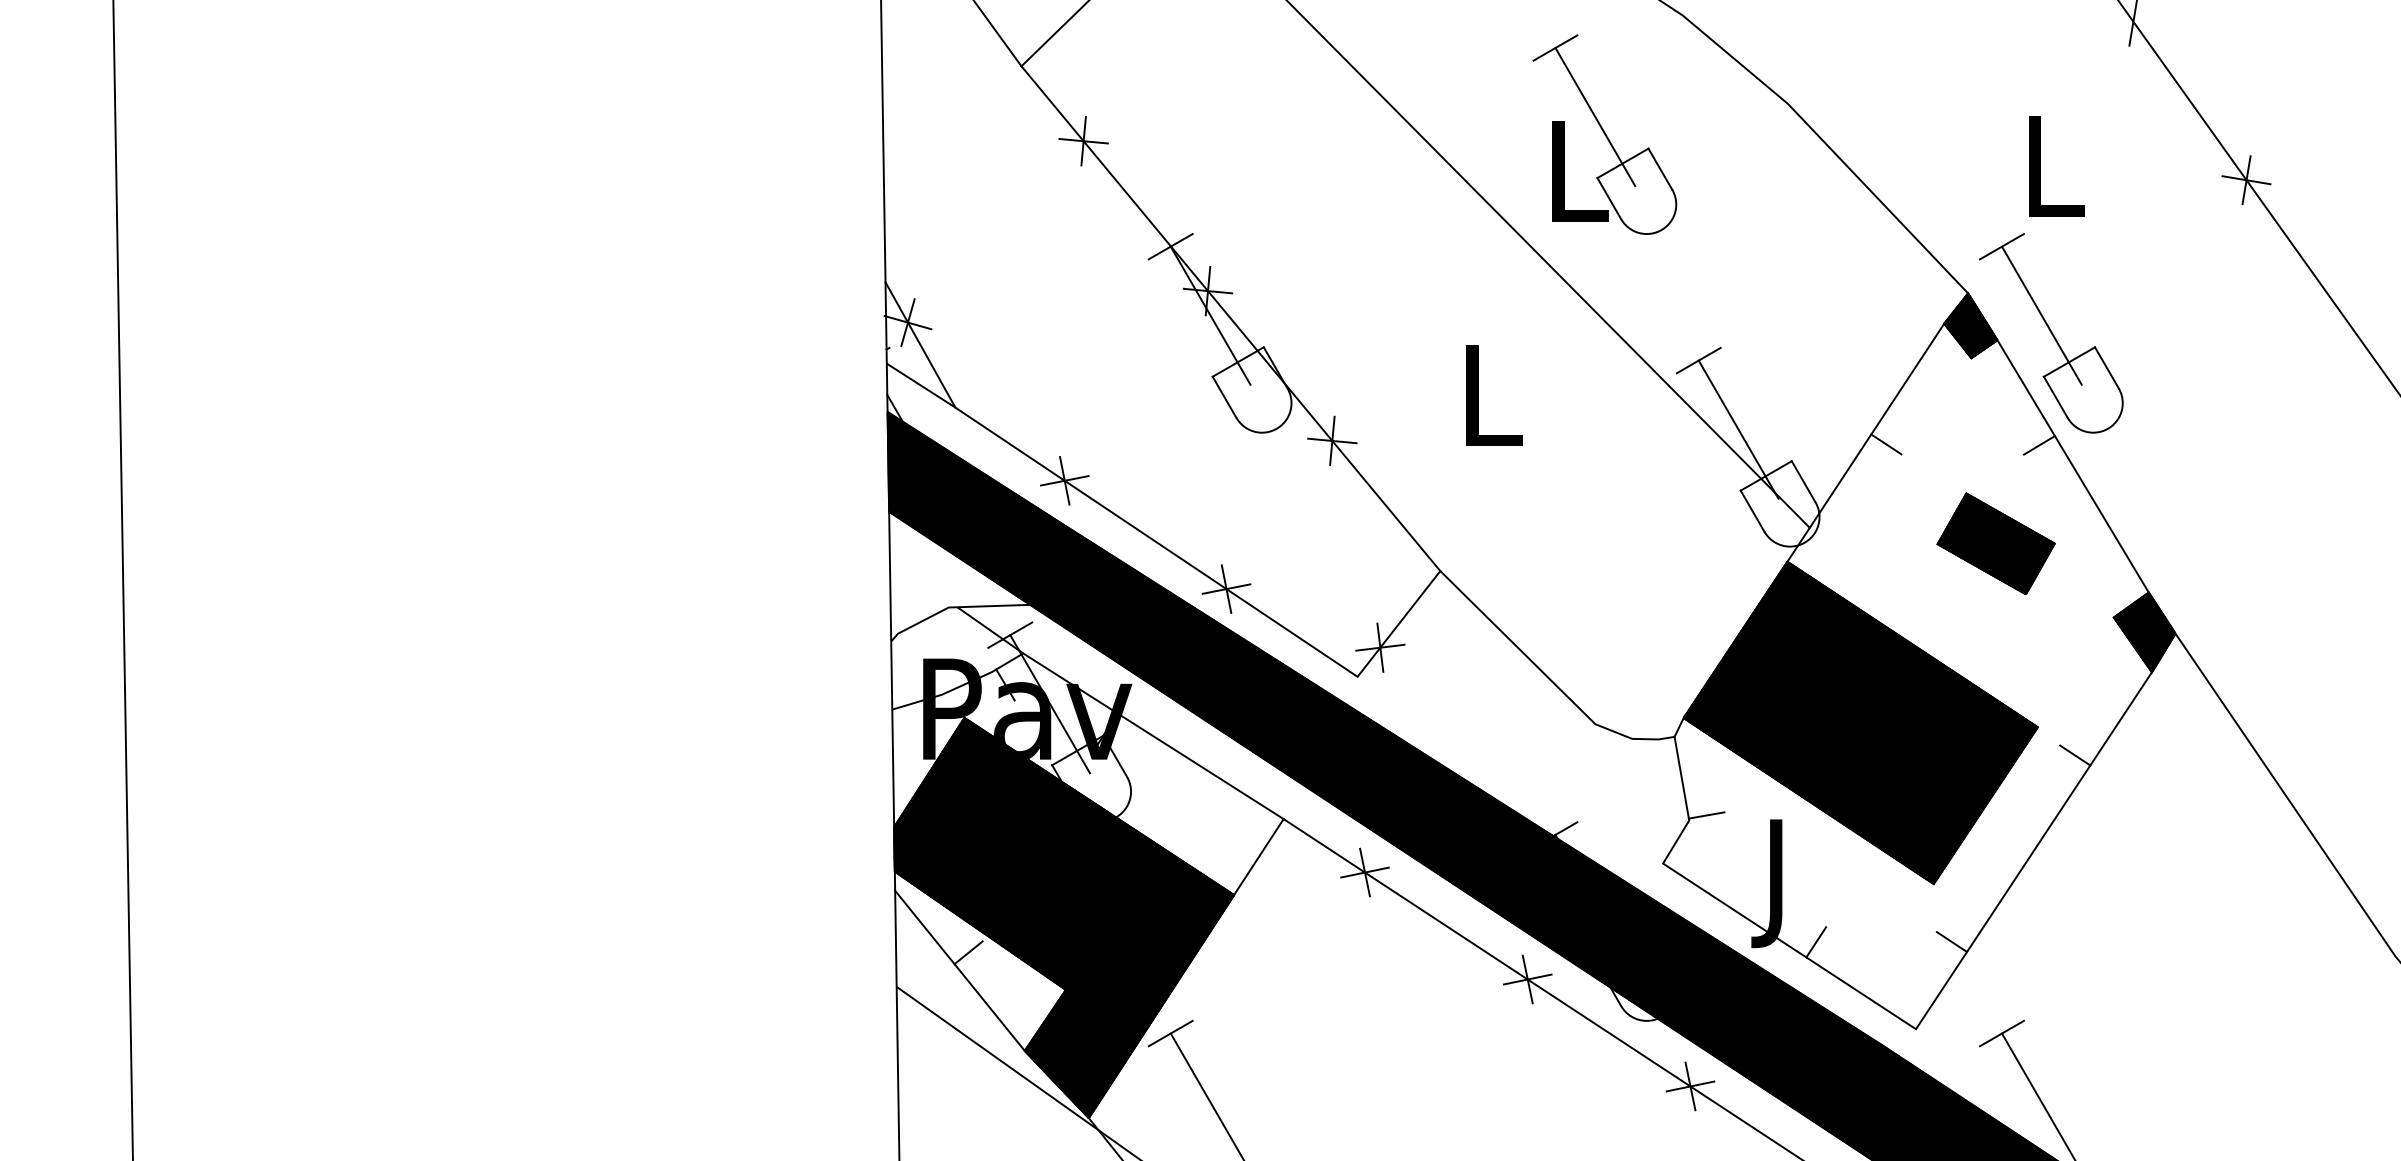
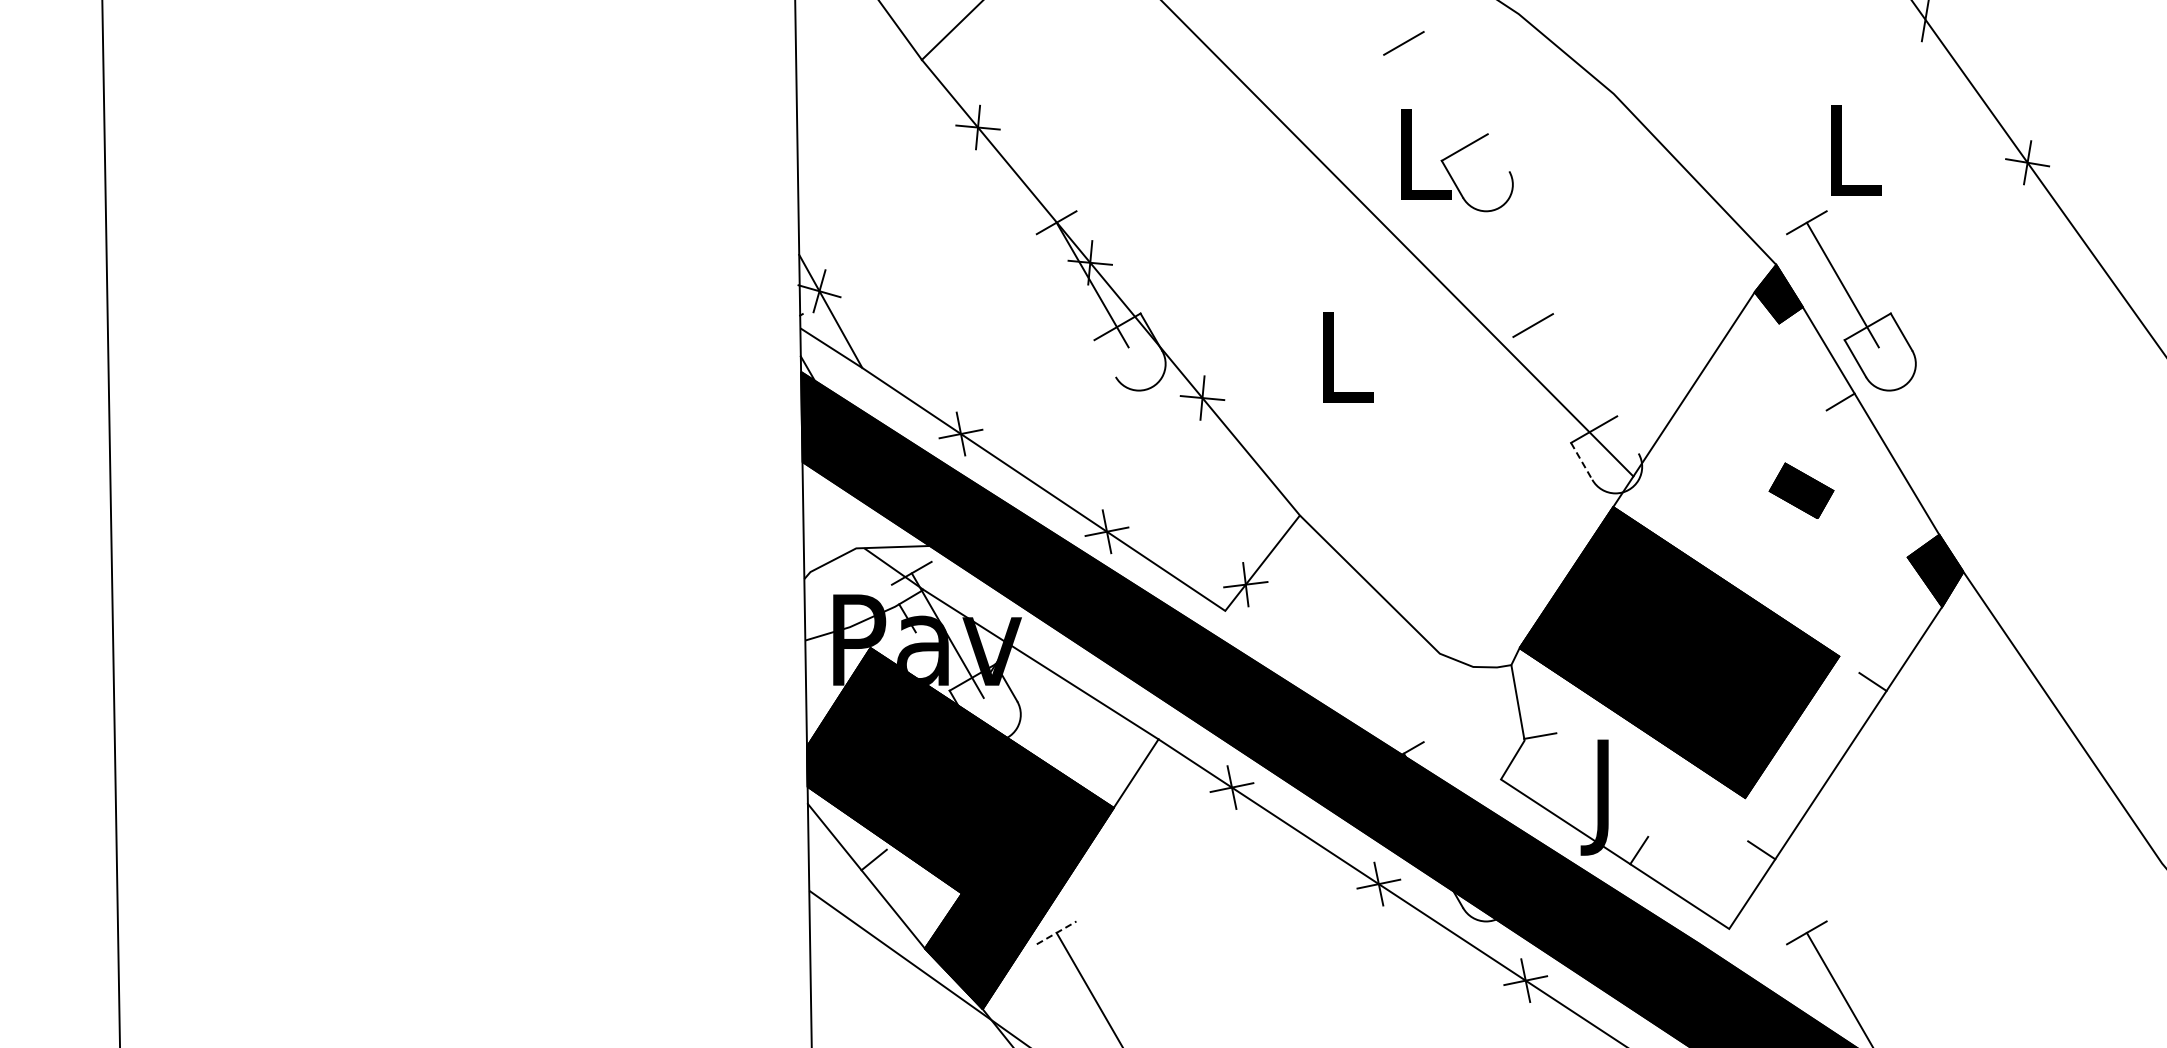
line: (1594, 116) -> (1439, 105), removed
line: (1660, 168) -> (1498, 152), removed
line: (1223, 397) -> (1104, 358), removed
line: (1738, 429) -> (1569, 387), removed
line: (1886, 444) -> (1702, 401), removed
line: (1803, 481) -> (1627, 434), removed
line: (1752, 511) -> (1581, 461), solid -> dashed
part: (1996, 543) -> (1801, 490), size x0.6
line: (1170, 1033) -> (1056, 932), solid -> dashed

